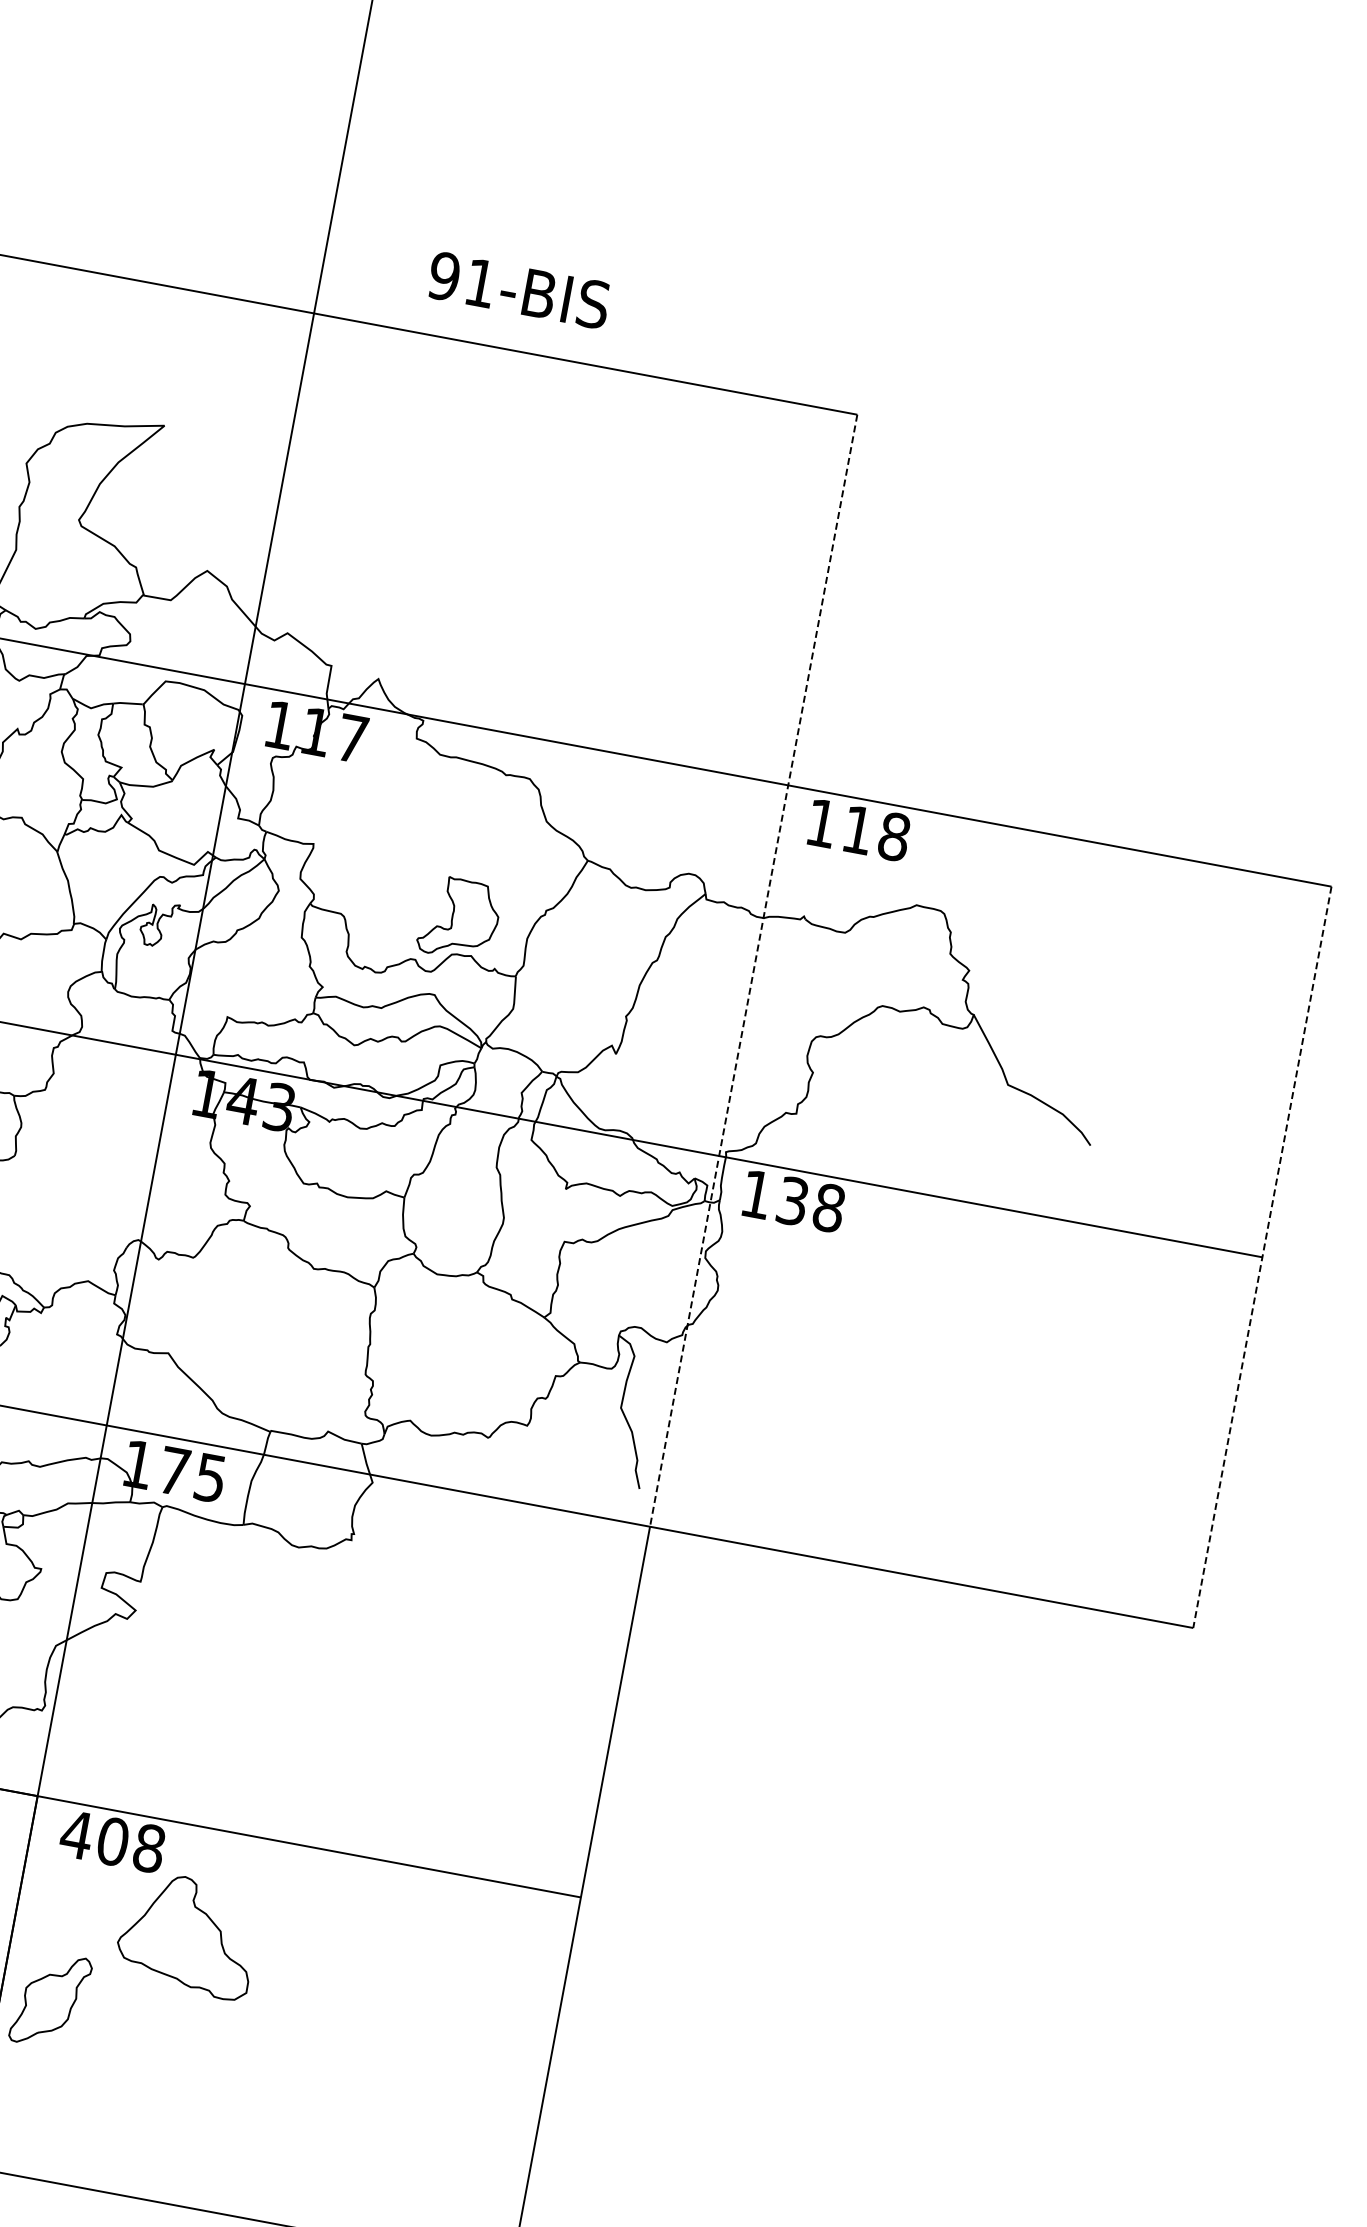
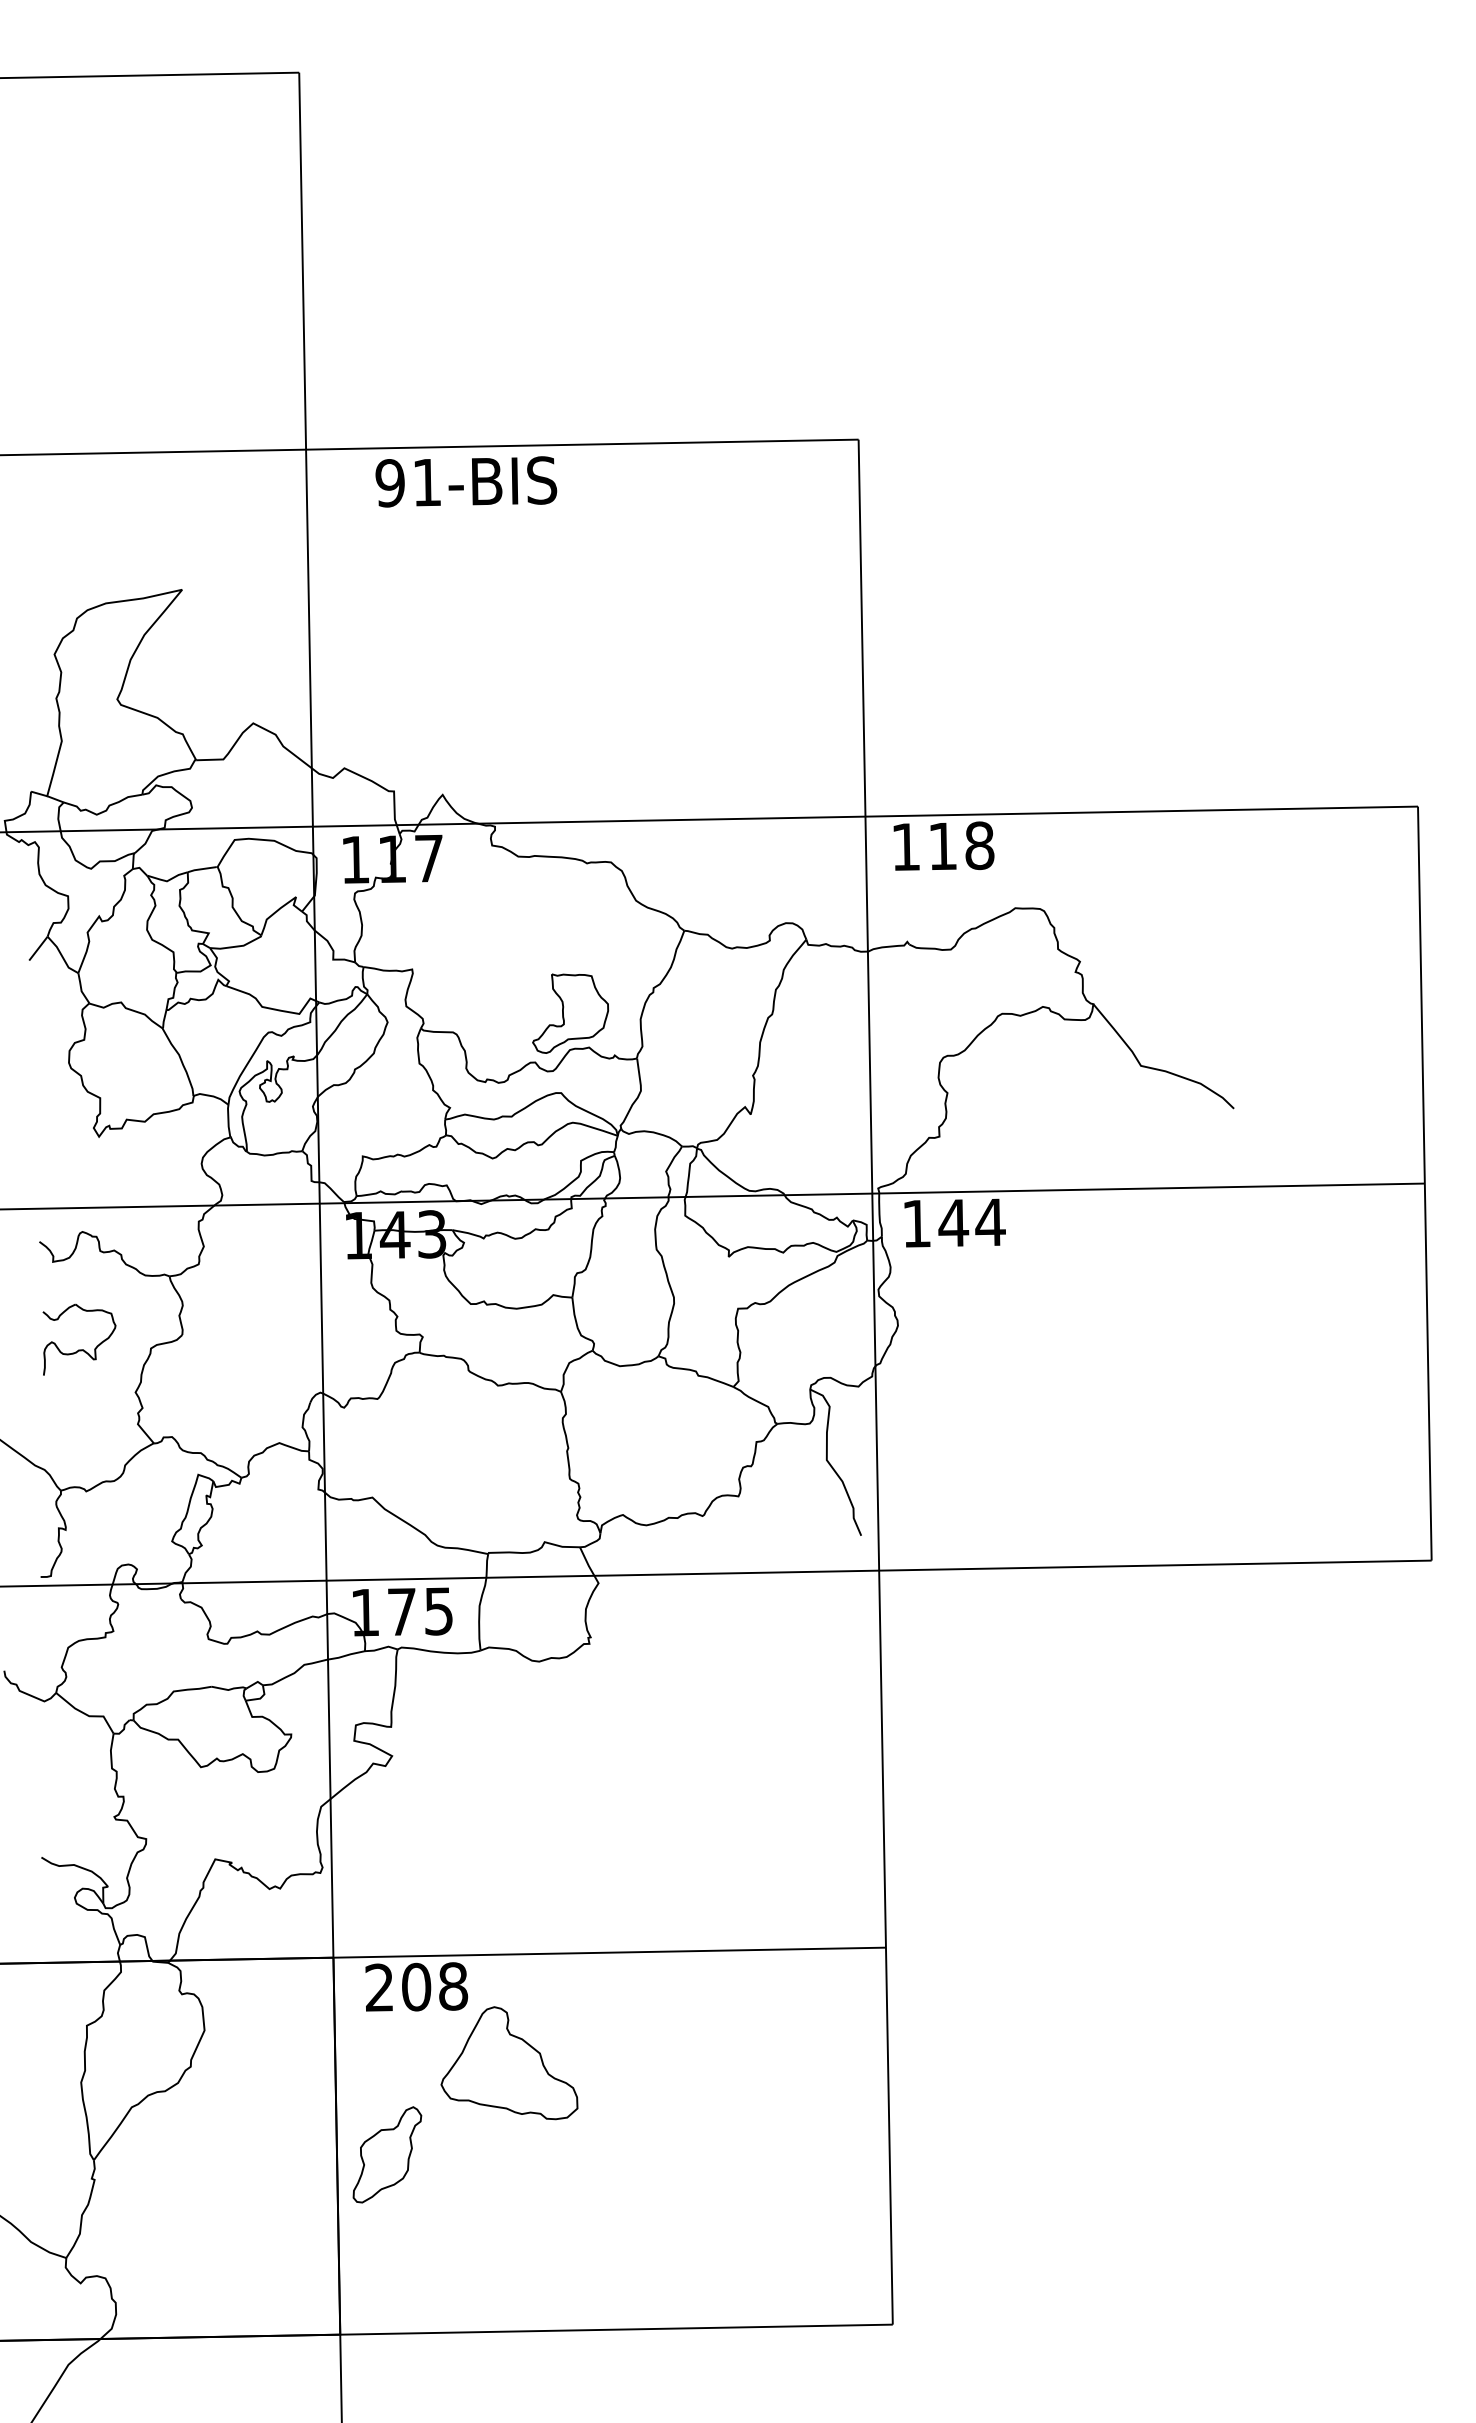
text: (519, 290) -> (466, 481), moved
line: (753, 970) -> (868, 1005), dashed -> solid
text: (810, 1204) -> (971, 1222), 138 -> 144
line: (1261, 1258) -> (1424, 1184), dashed -> solid
text: (76, 1834) -> (379, 1987), 408 -> 208

